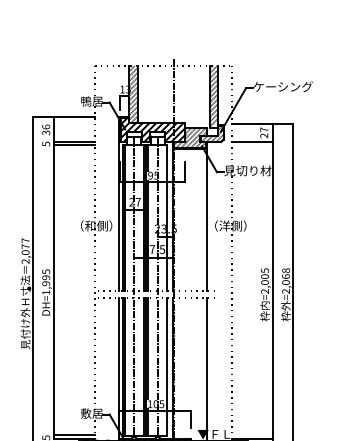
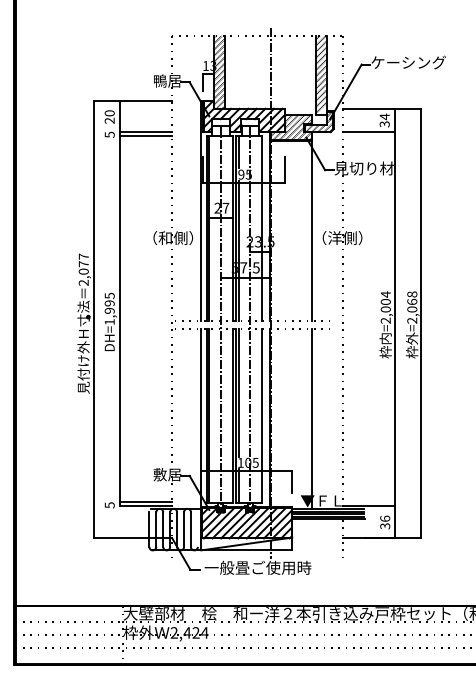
text: (46, 129) -> (109, 116), 36 -> 20
text: (264, 132) -> (384, 120), 27 -> 34
text: (264, 270) -> (385, 294), =2,005 -> =2,004

